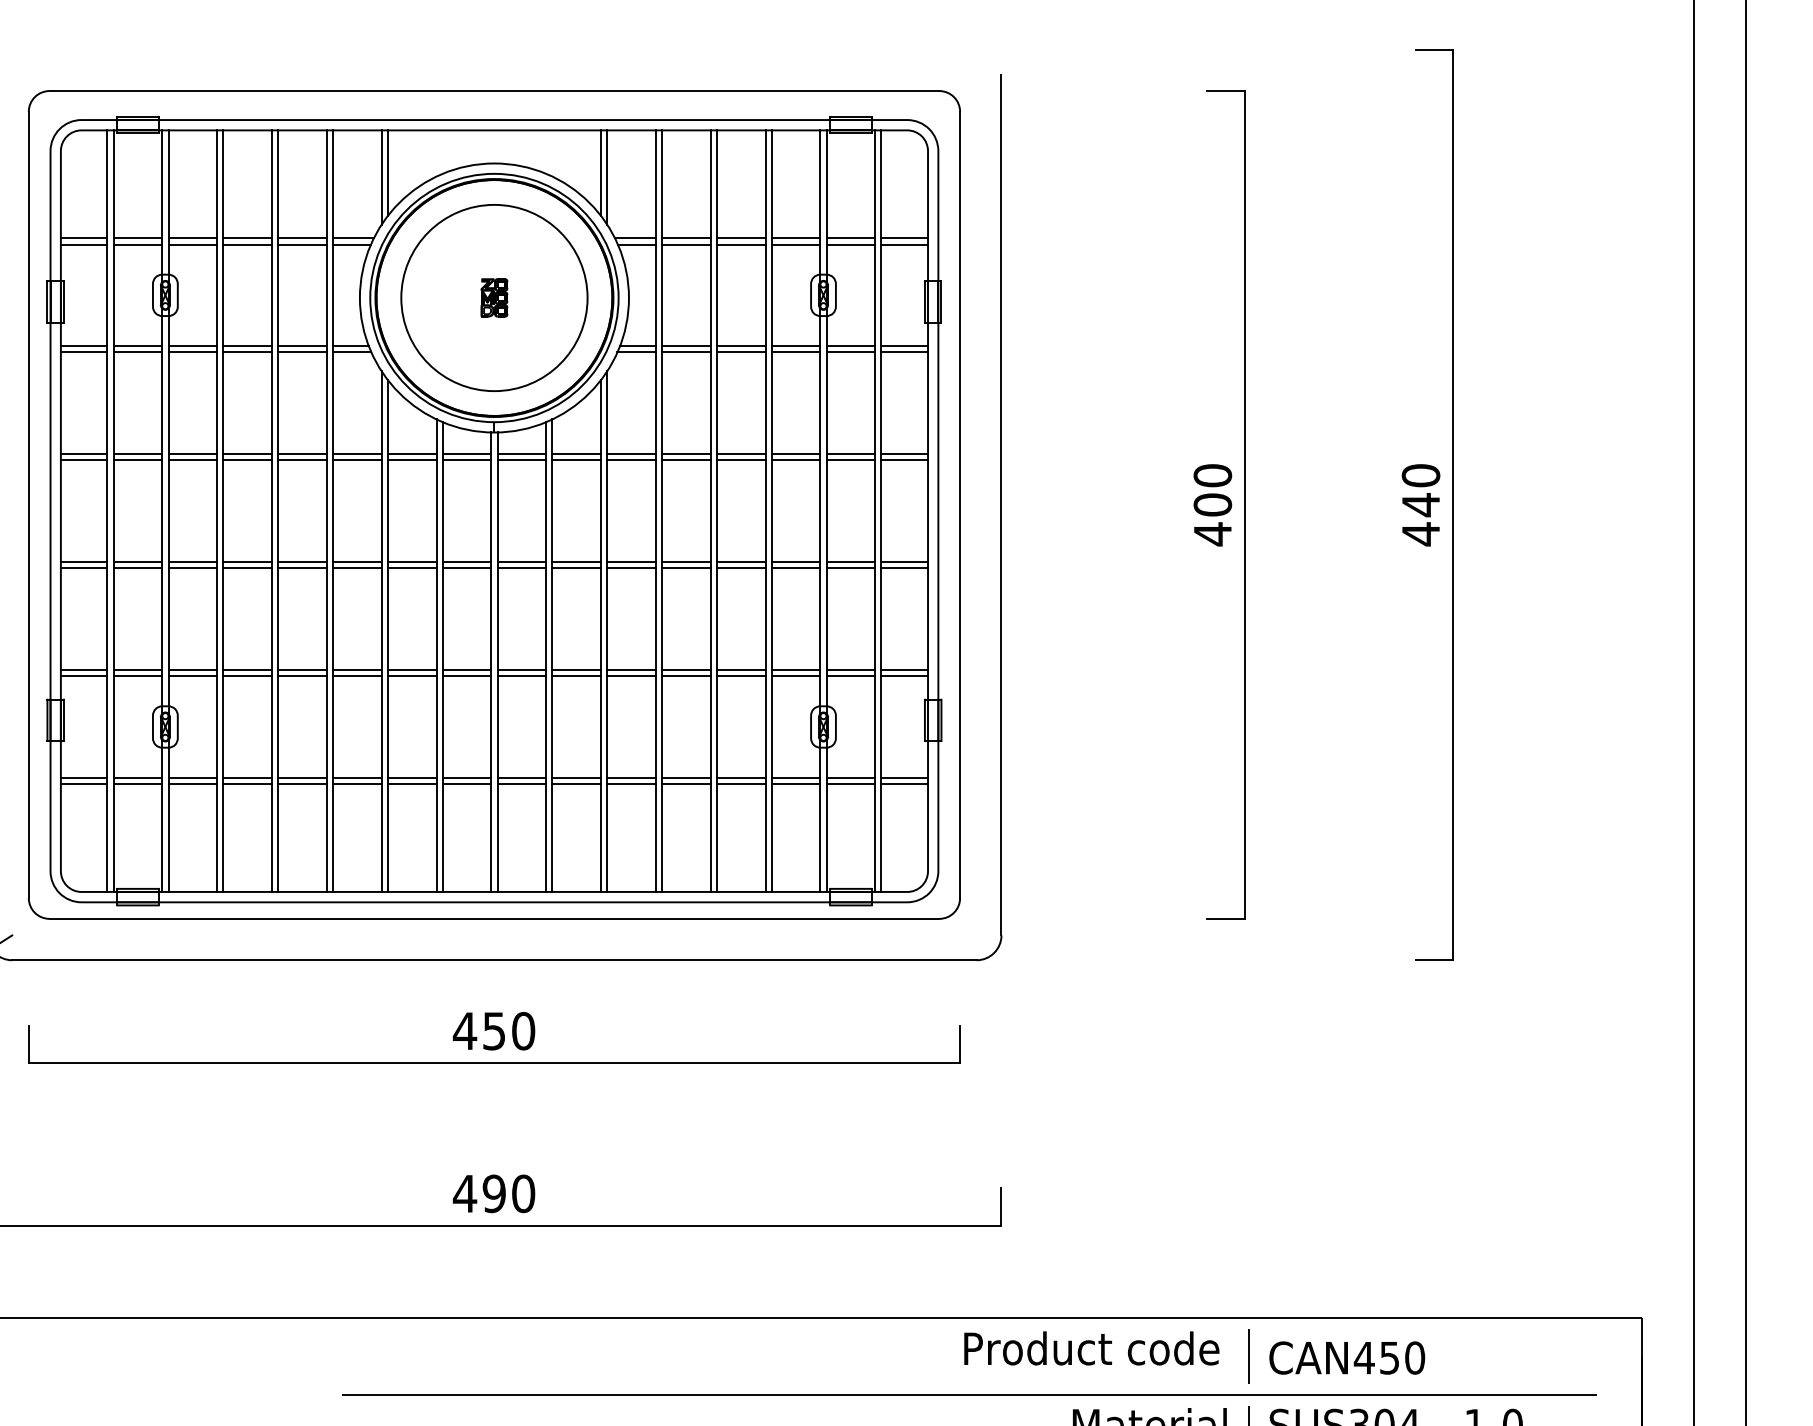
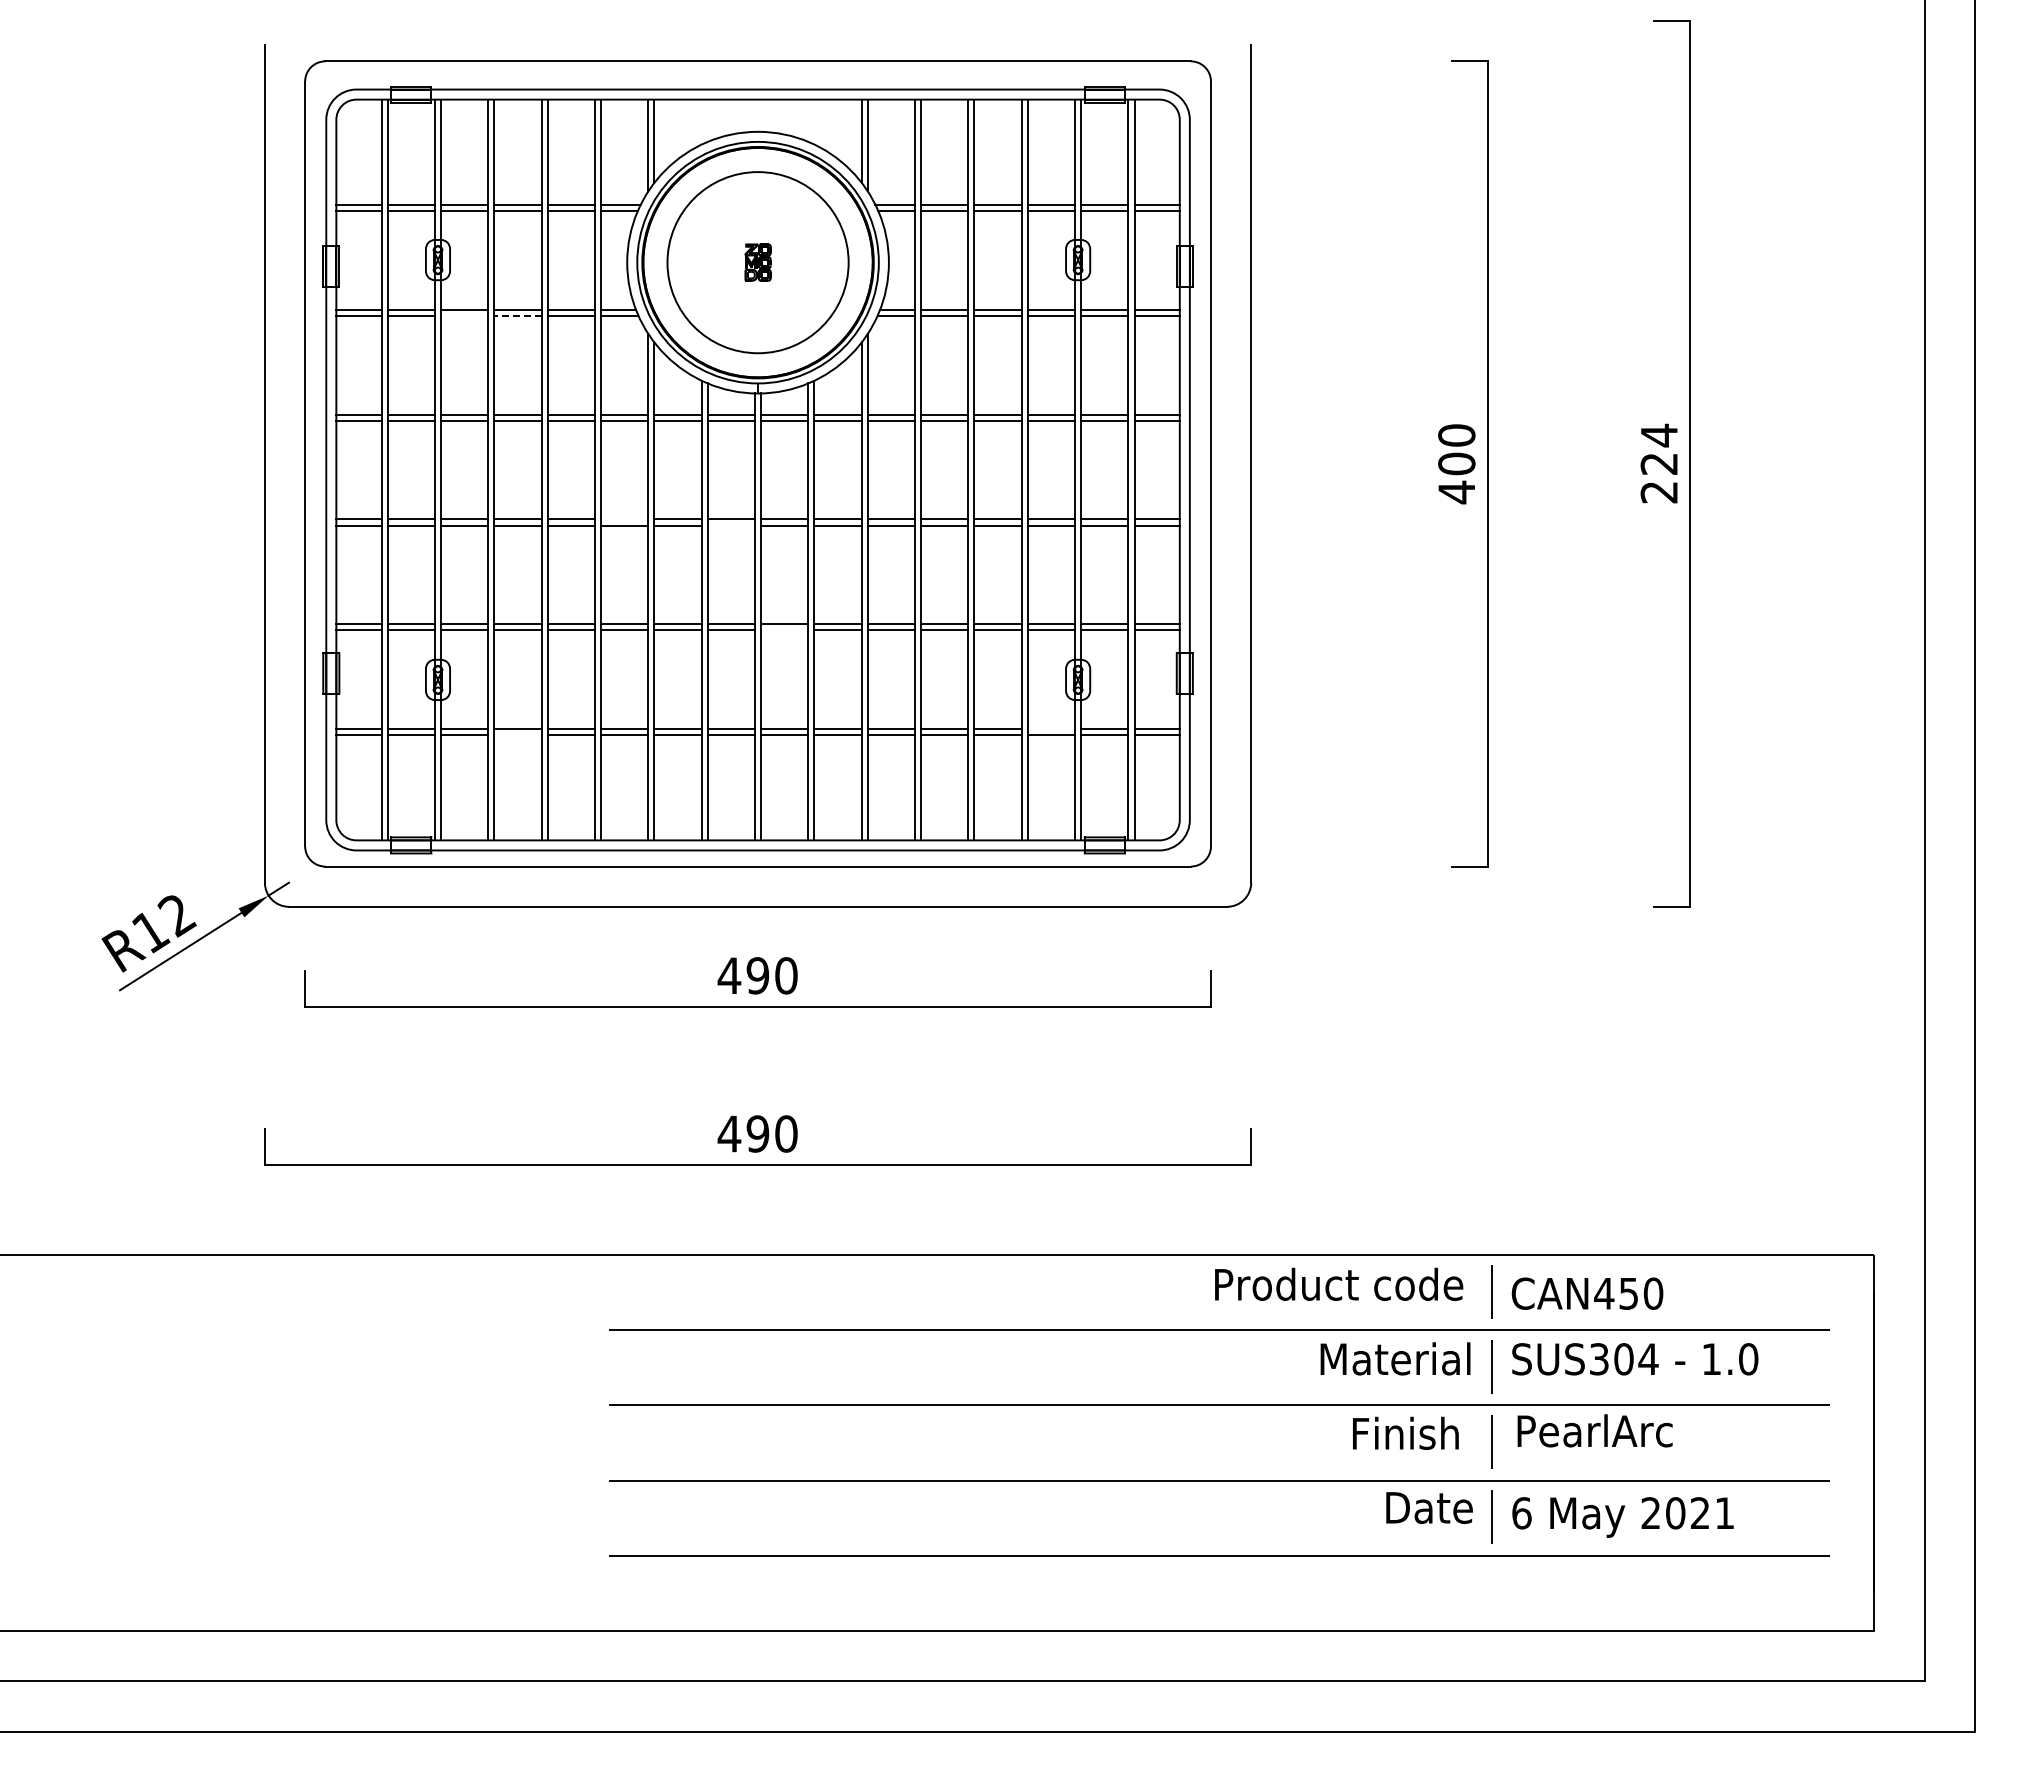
line: (192, 352) -> (464, 315), removed
line: (248, 352) -> (518, 315), solid -> dashed
text: (1421, 504) -> (1659, 463), 440 -> 224
line: (357, 562) -> (624, 519), removed
line: (467, 568) -> (731, 525), removed
line: (521, 676) -> (784, 630), removed
line: (796, 777) -> (1051, 729), removed
line: (247, 784) -> (517, 735), removed
text: (493, 1030) -> (757, 975), 450 -> 490

